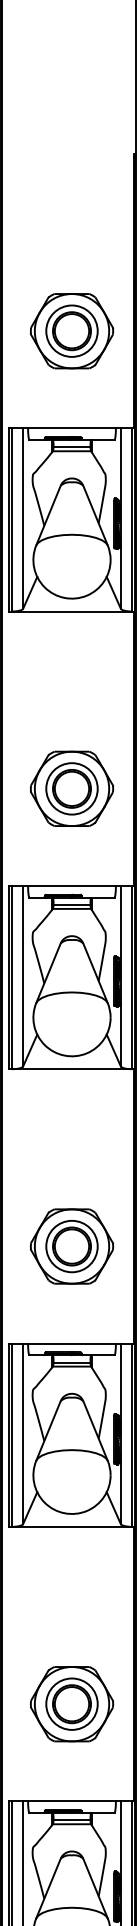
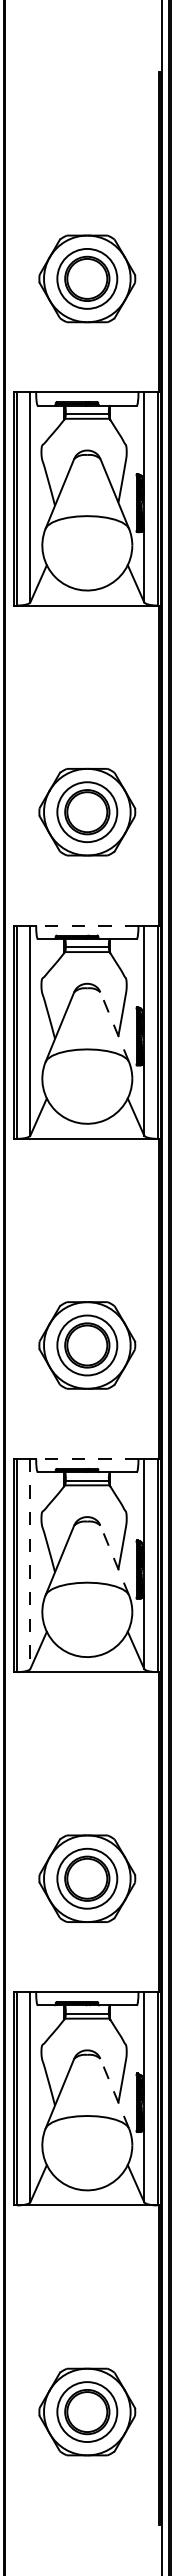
line: (71, 886) -> (86, 925), solid -> dashed
line: (95, 973) -> (114, 1027), solid -> dashed
line: (71, 1343) -> (86, 1458), solid -> dashed
line: (95, 1431) -> (114, 1560), solid -> dashed
line: (23, 1434) -> (30, 1564), solid -> dashed
line: (95, 1888) -> (114, 2093), solid -> dashed

